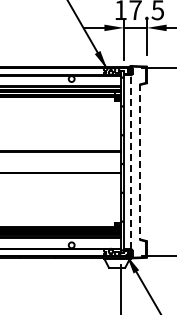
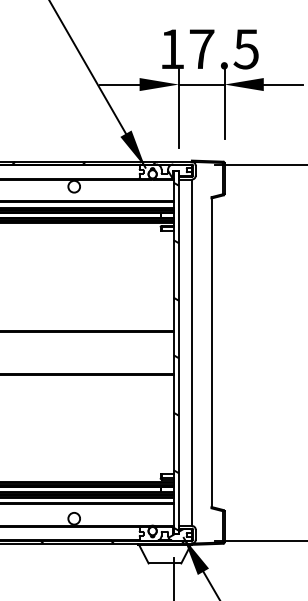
line: (130, 162) -> (191, 353), dashed -> solid
line: (140, 162) -> (211, 353), dashed -> solid

